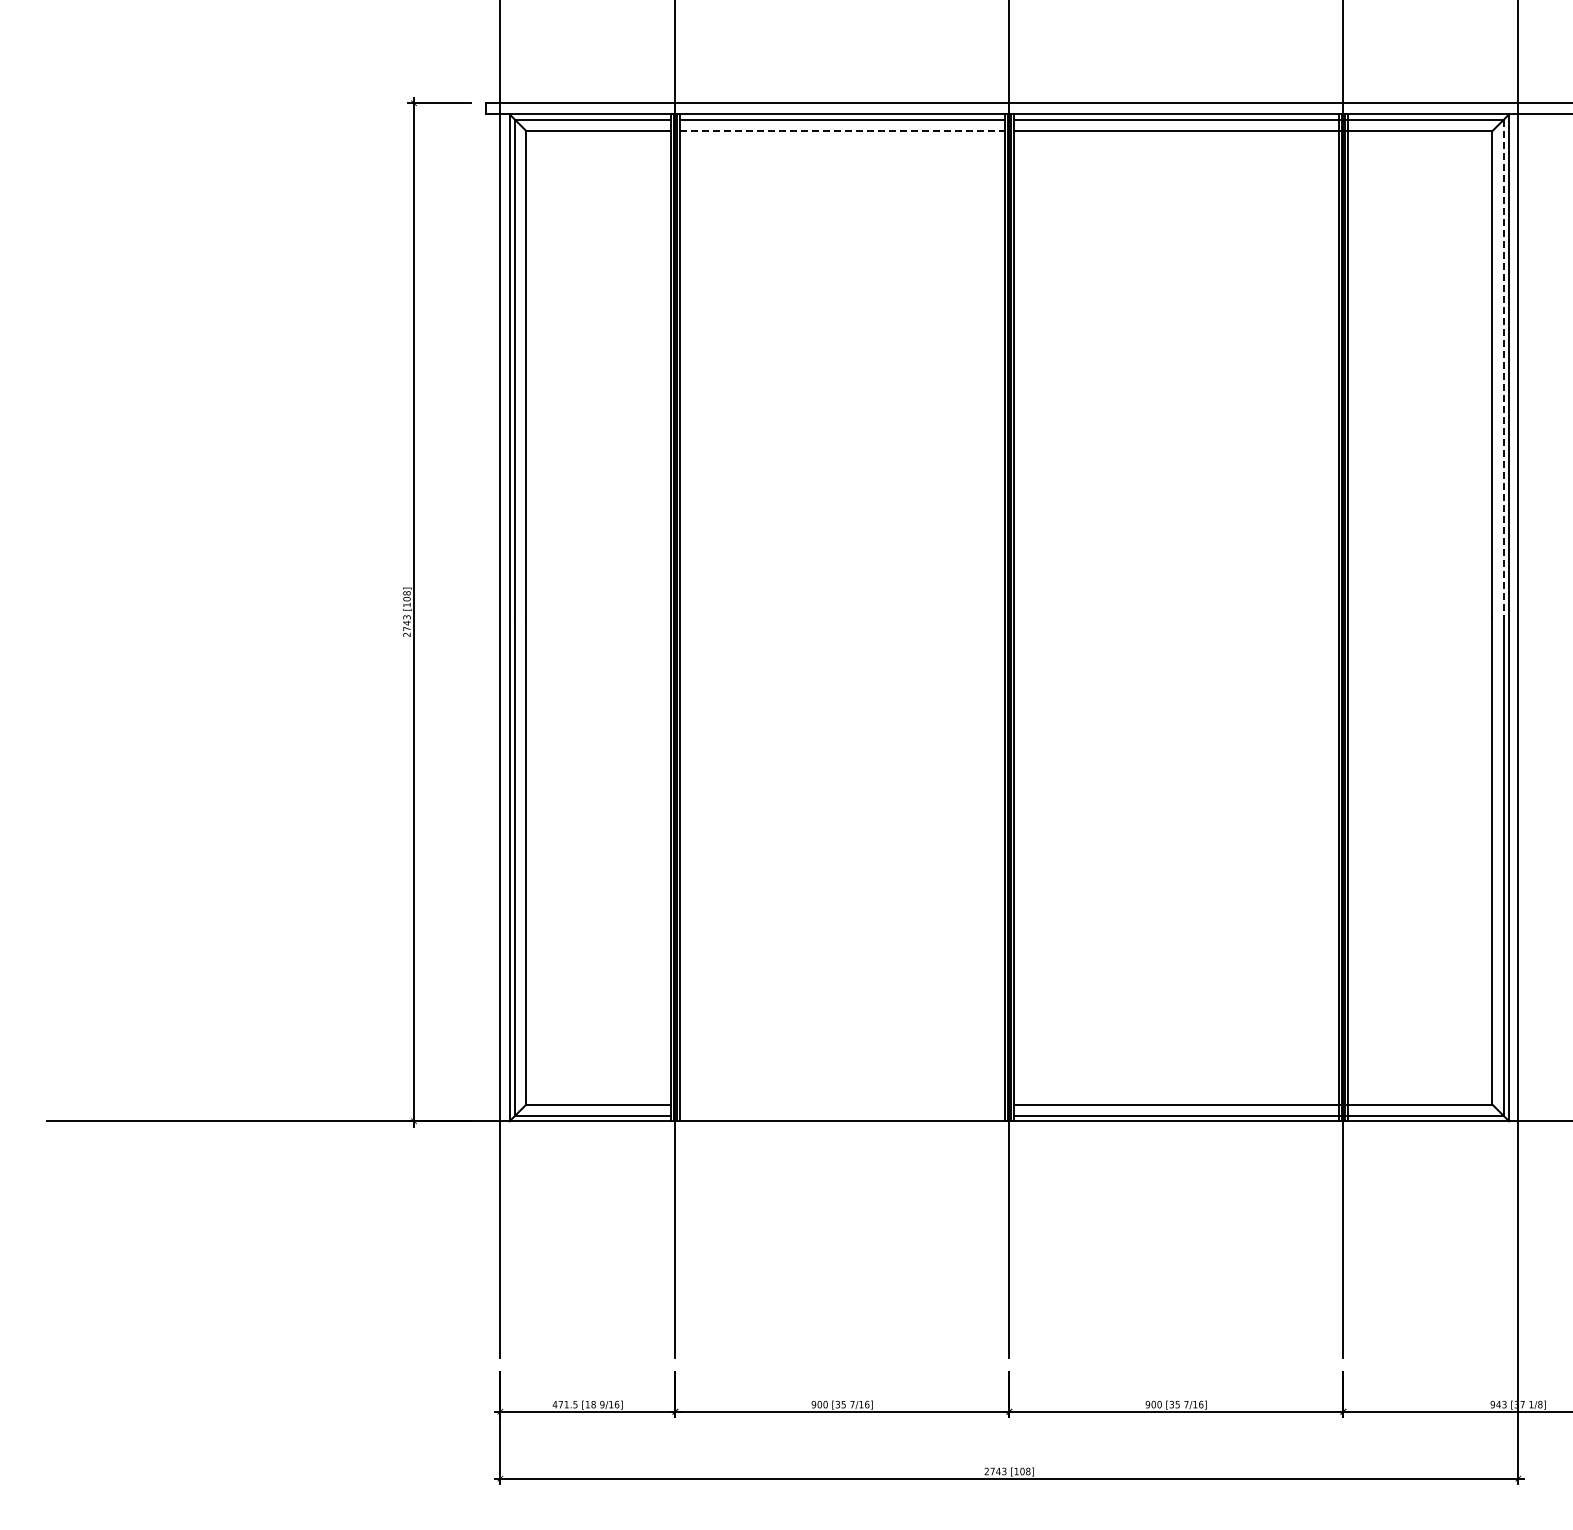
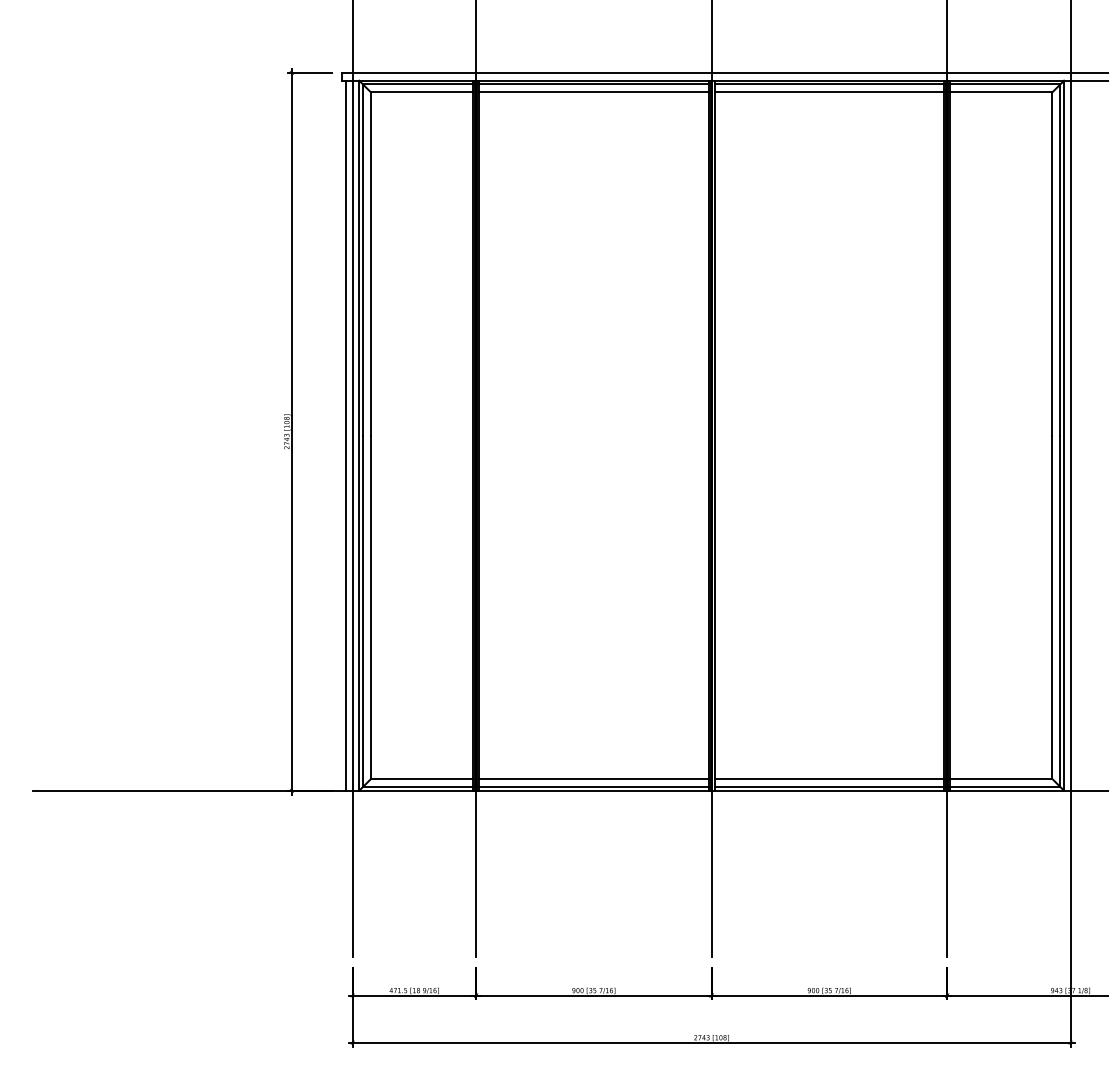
line: (842, 131) -> (593, 92), dashed -> solid
line: (1503, 369) -> (1060, 260), dashed -> solid
line: (491, 617) -> (346, 435), added
line: (841, 1104) -> (593, 778), added
line: (841, 1116) -> (593, 787), added

